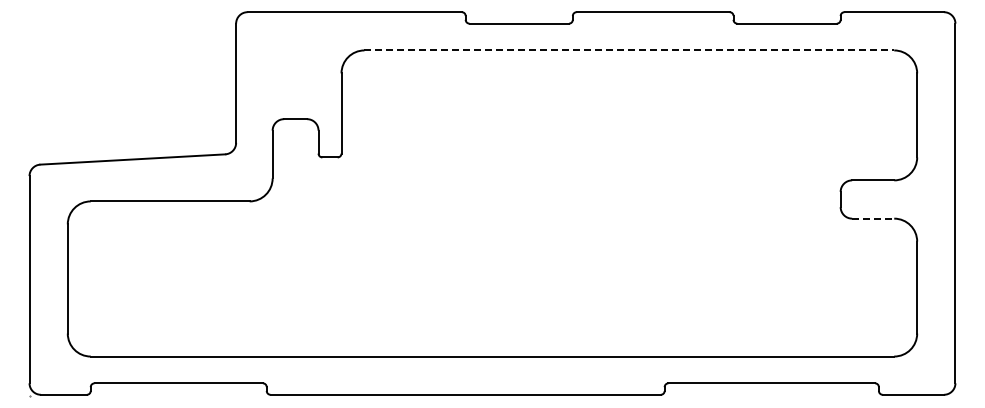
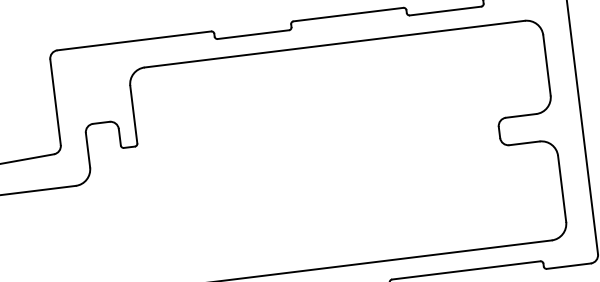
line: (629, 50) -> (334, 44), dashed -> solid
line: (873, 218) -> (524, 143), dashed -> solid

